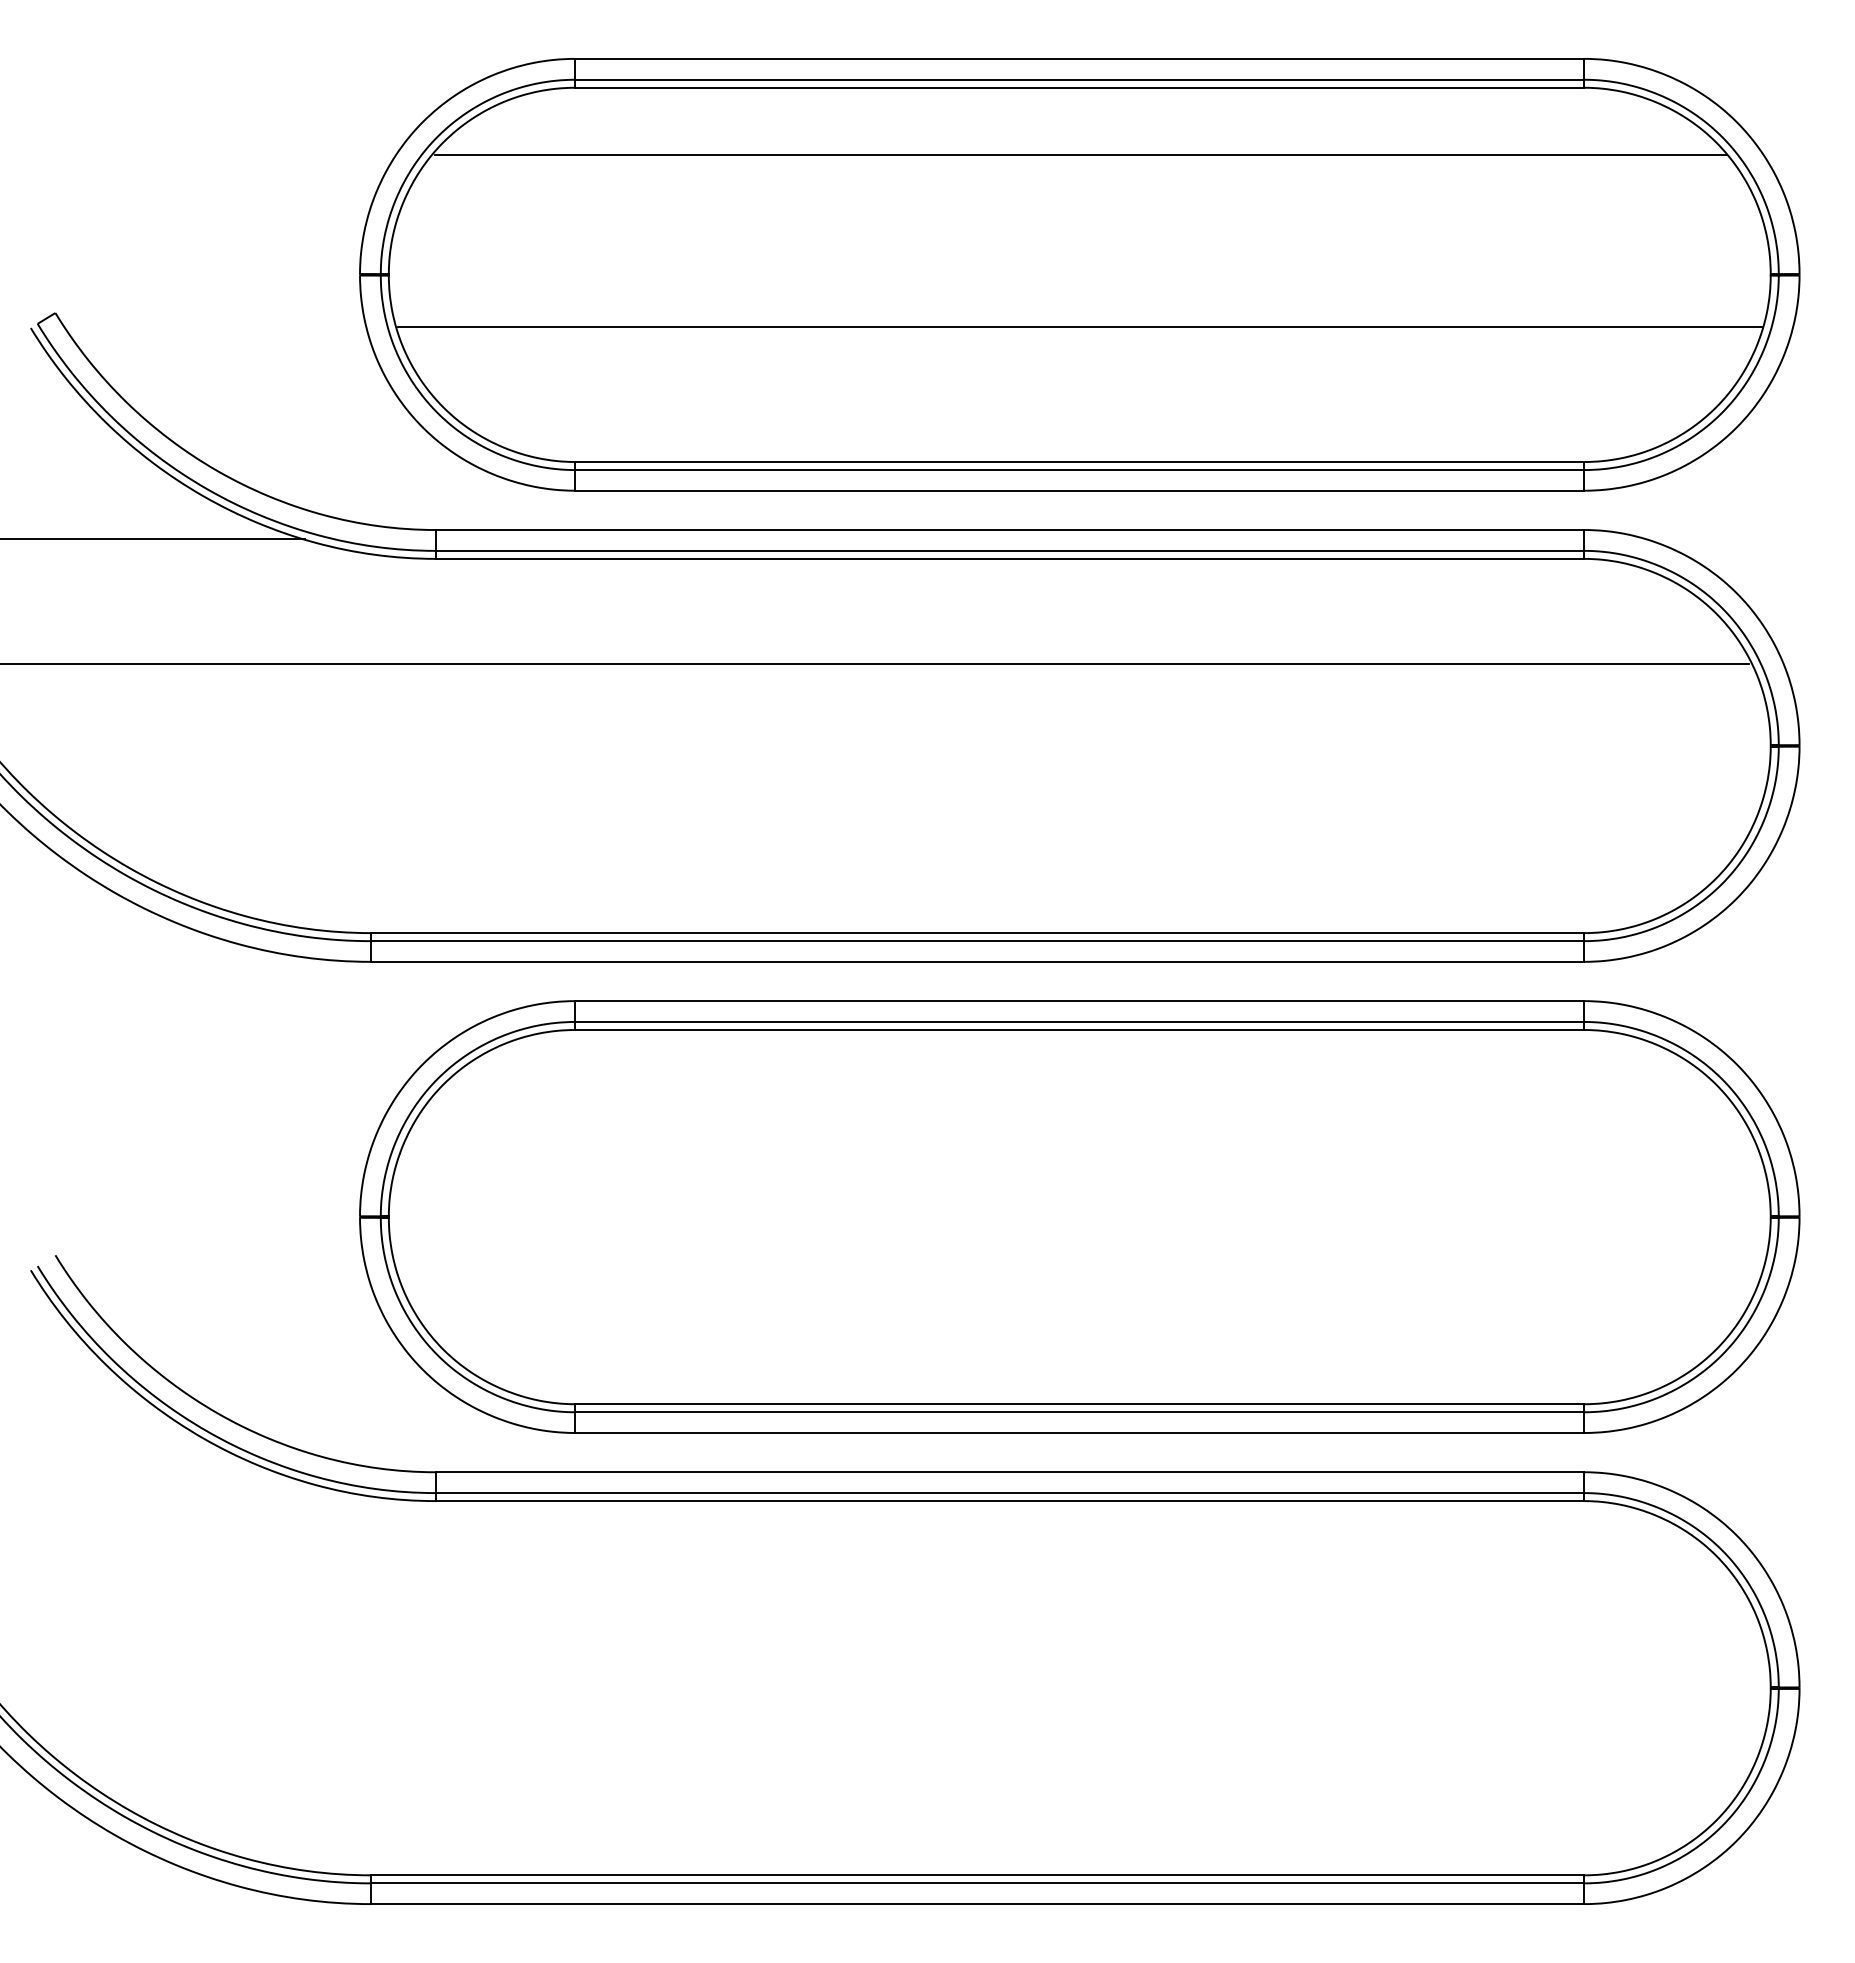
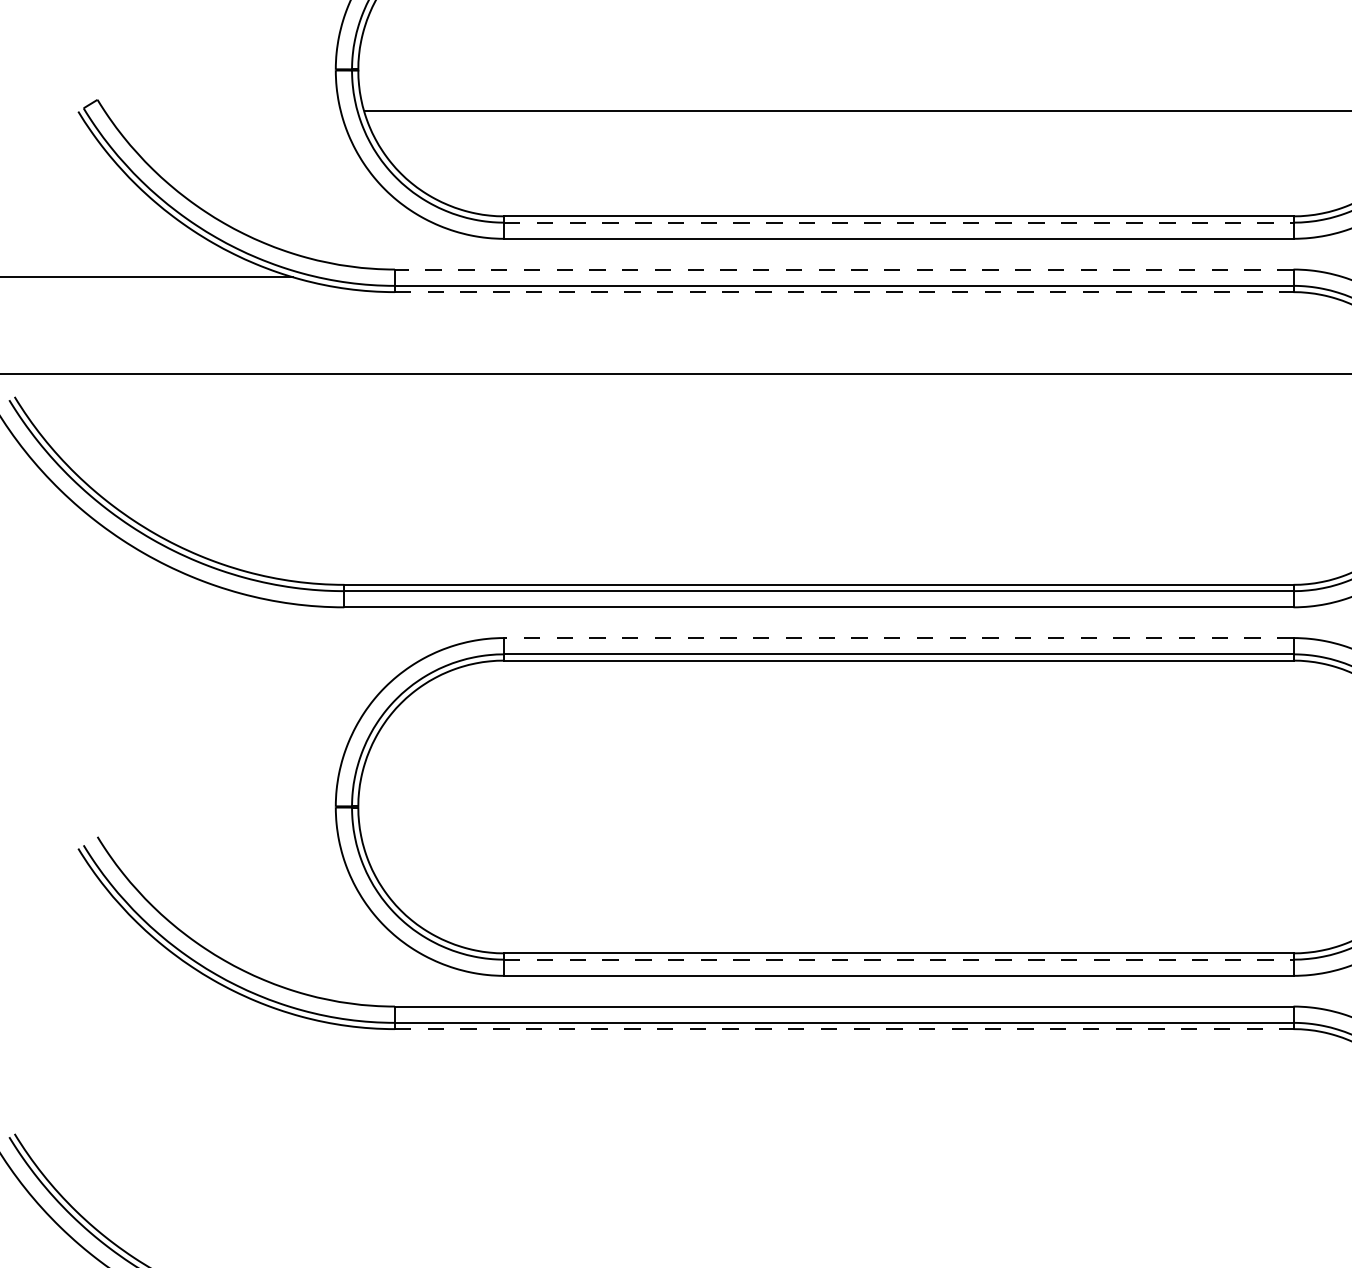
line: (1079, 470) -> (898, 223), solid -> dashed
line: (1009, 530) -> (843, 269), solid -> dashed
line: (1010, 558) -> (844, 291), solid -> dashed
line: (1079, 1001) -> (898, 638), solid -> dashed
line: (1079, 1412) -> (898, 959), solid -> dashed
line: (1010, 1501) -> (844, 1029), solid -> dashed

